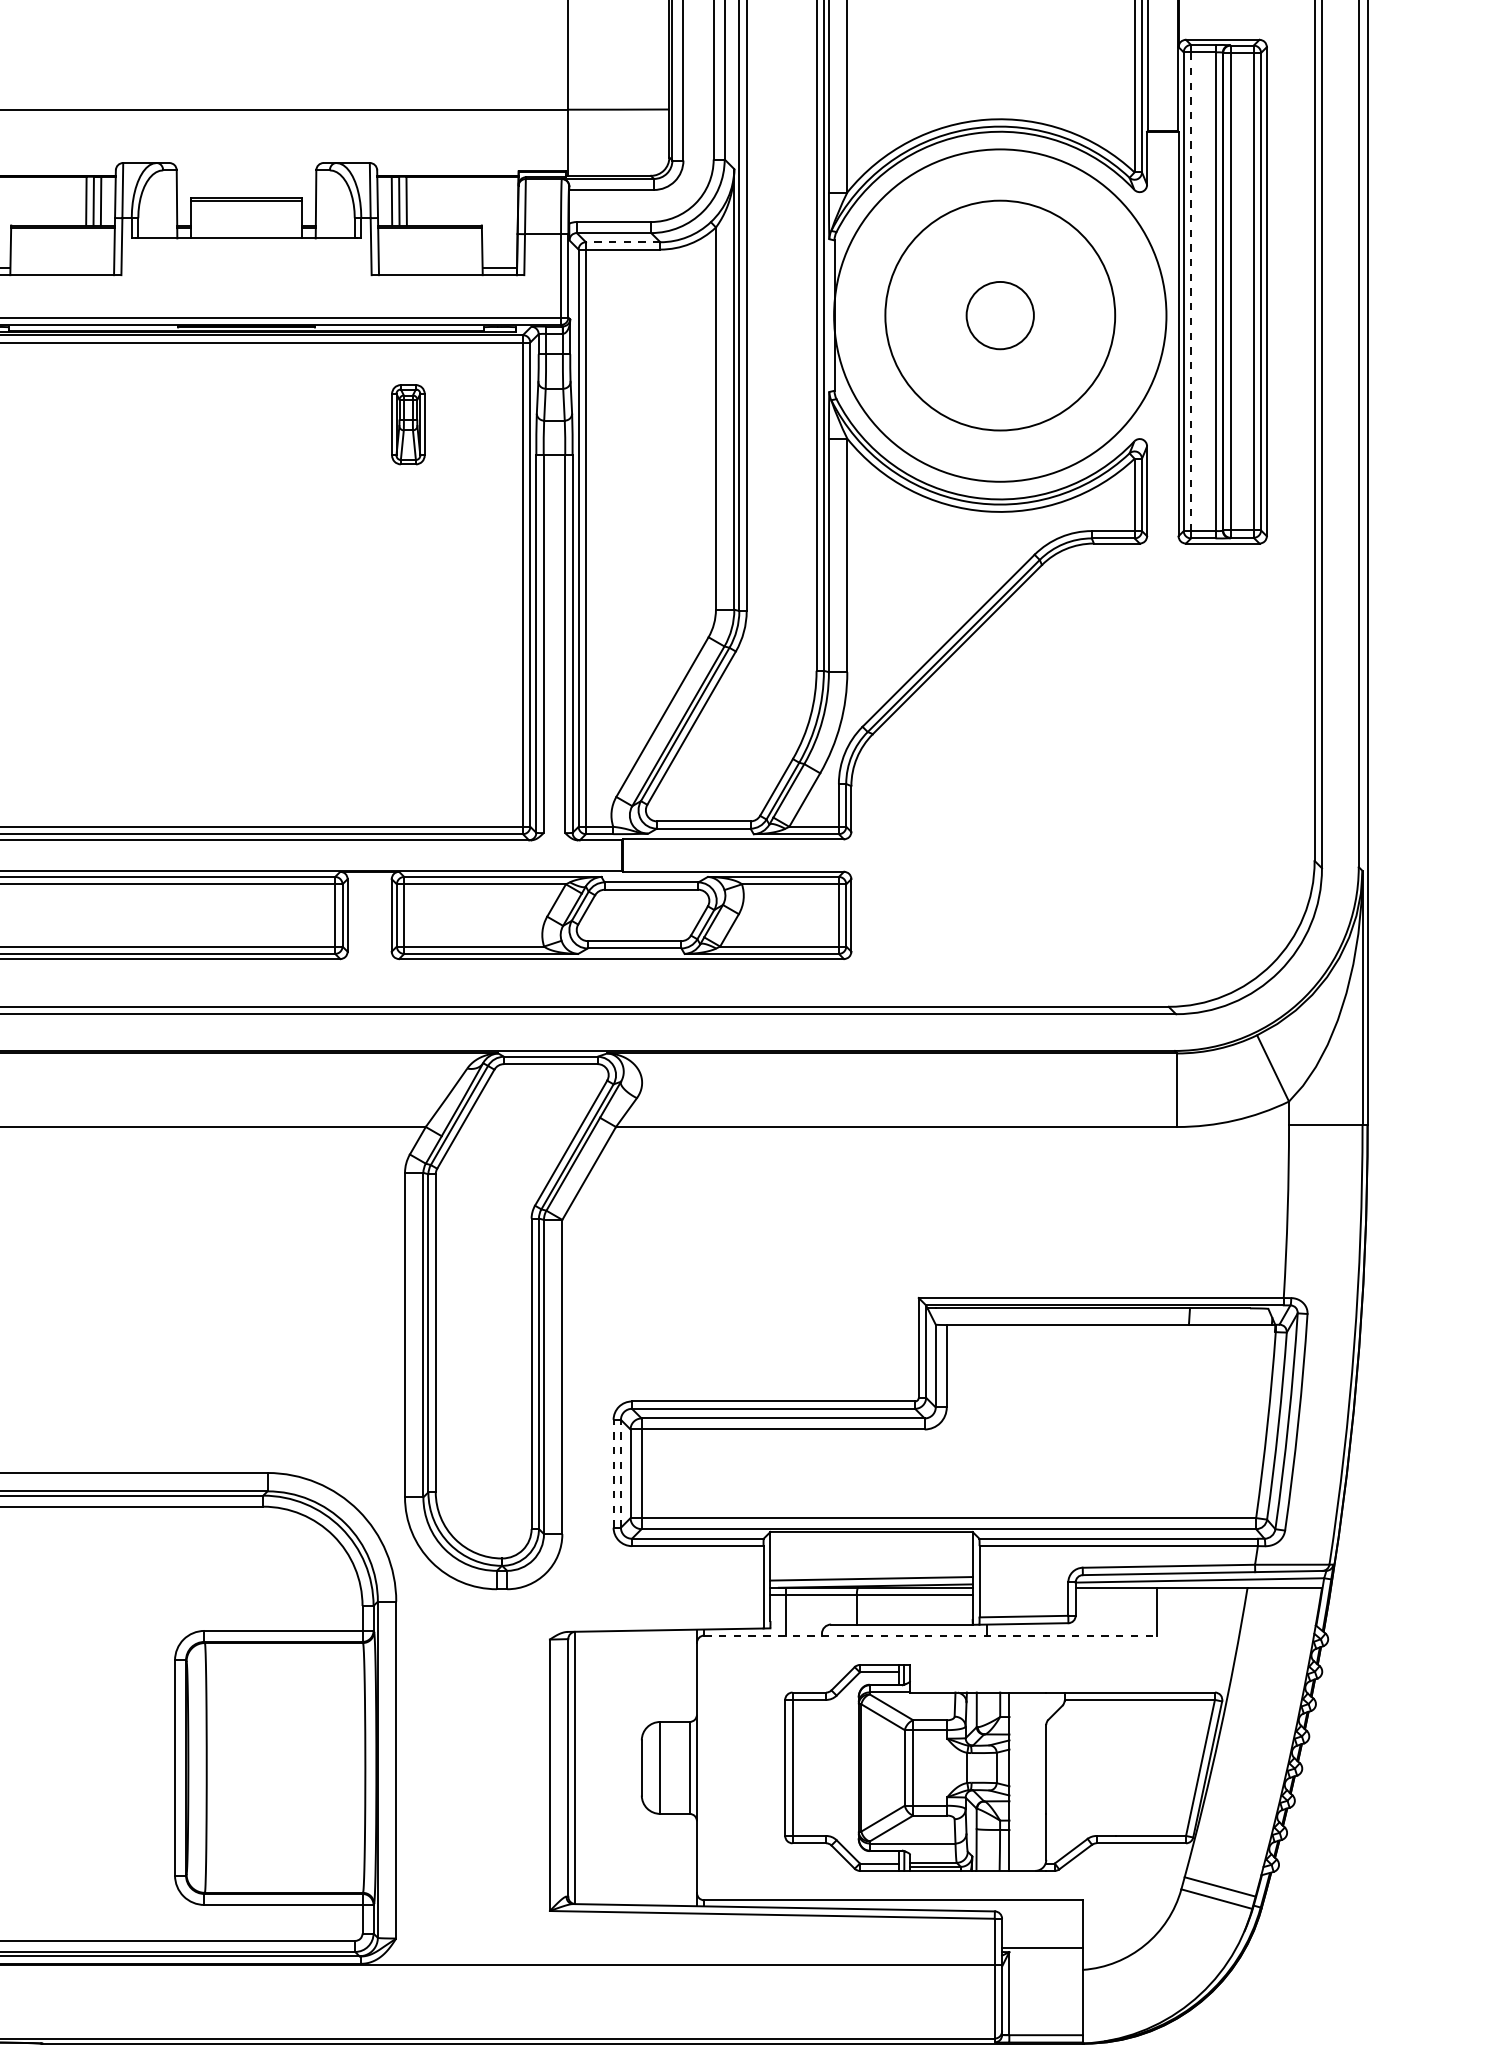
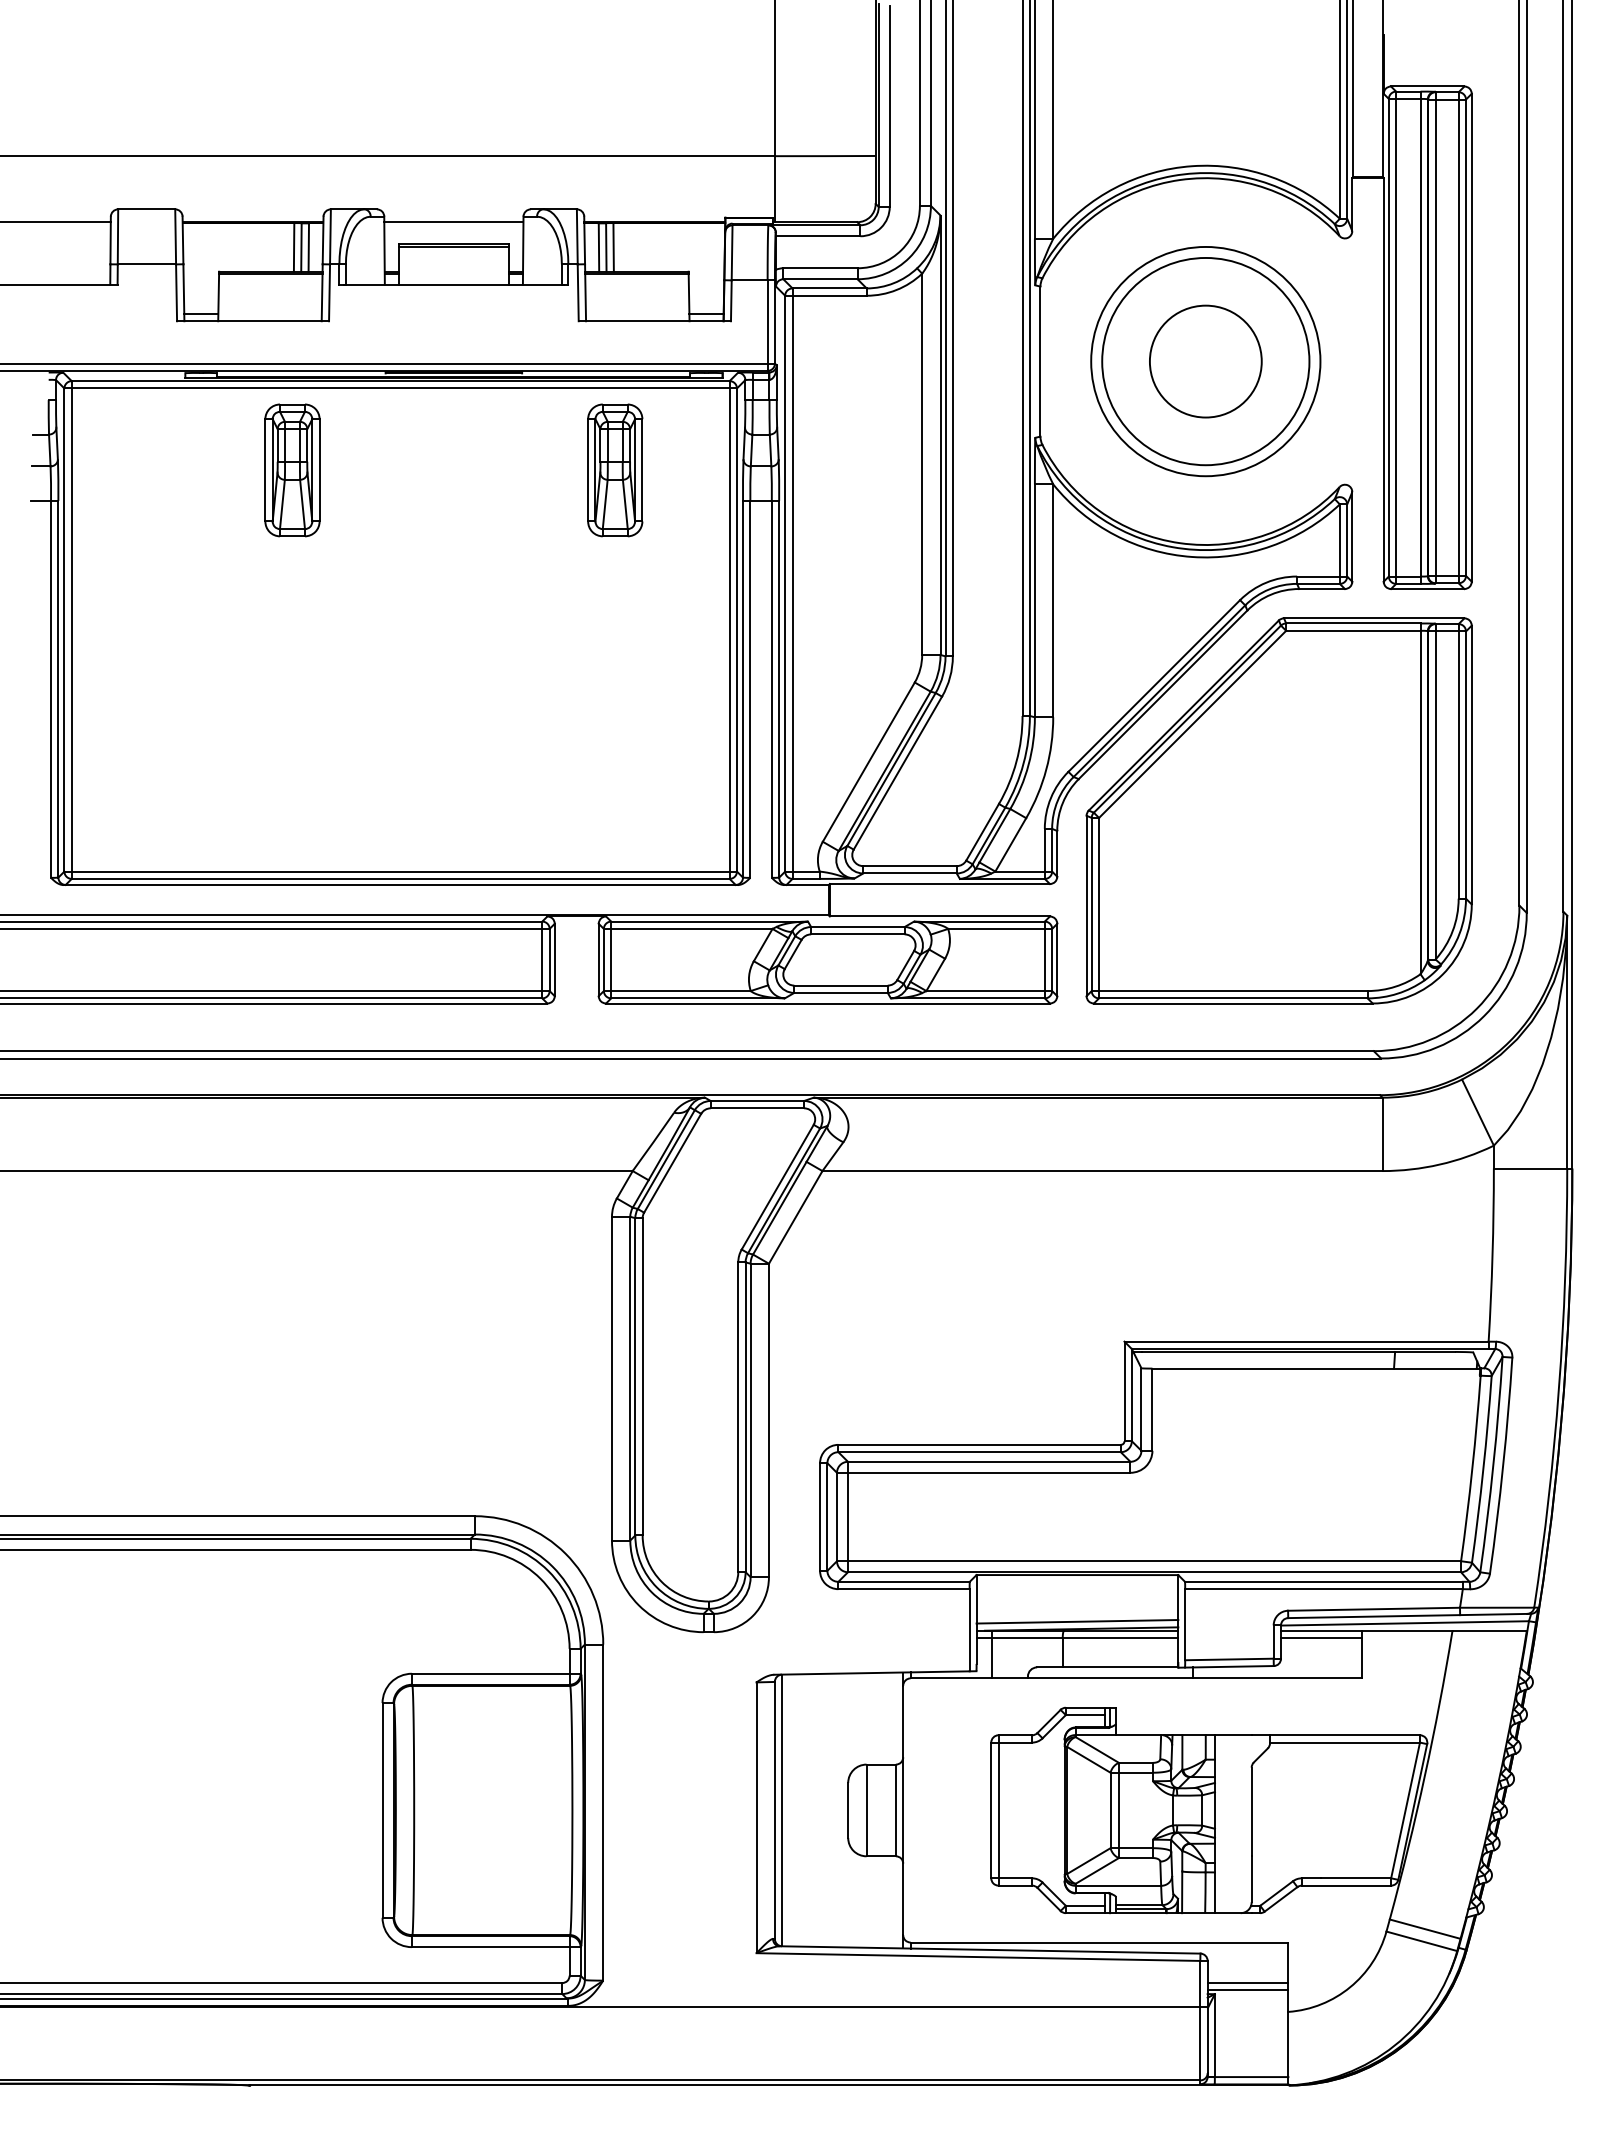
line: (246, 176) -> (453, 222), added
line: (623, 242) -> (829, 288), dashed -> solid
line: (1191, 291) -> (1396, 337), dashed -> solid
circle: (999, 315) -> (1205, 361), size x0.62
circle: (999, 315) -> (1205, 361), size x1.67
part: (84, 424) -> (292, 470), added
part: (408, 424) -> (615, 470), size x1.67
part: (1073, 765) -> (1278, 810), added
line: (614, 1474) -> (820, 1517), dashed -> solid
line: (621, 1474) -> (827, 1517), dashed -> solid
line: (1116, 1595) -> (1321, 1638), added
line: (930, 1635) -> (1136, 1678), dashed -> solid
line: (1042, 1940) -> (1247, 1982), added

